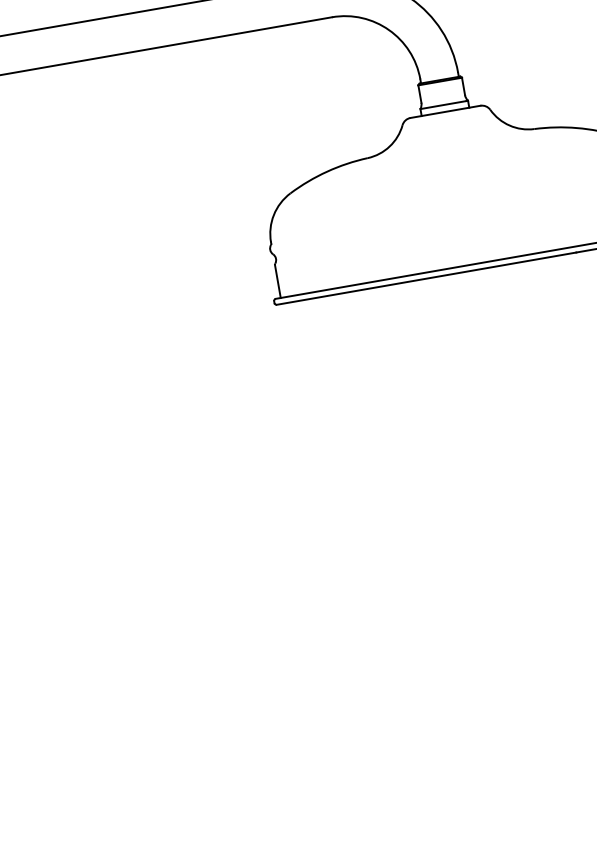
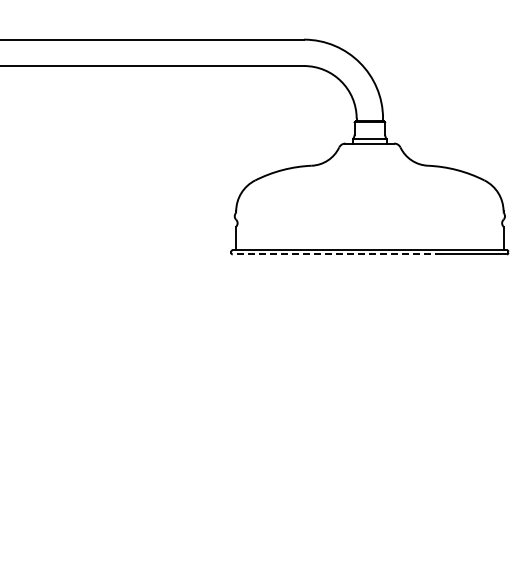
line: (426, 278) -> (337, 254), solid -> dashed

